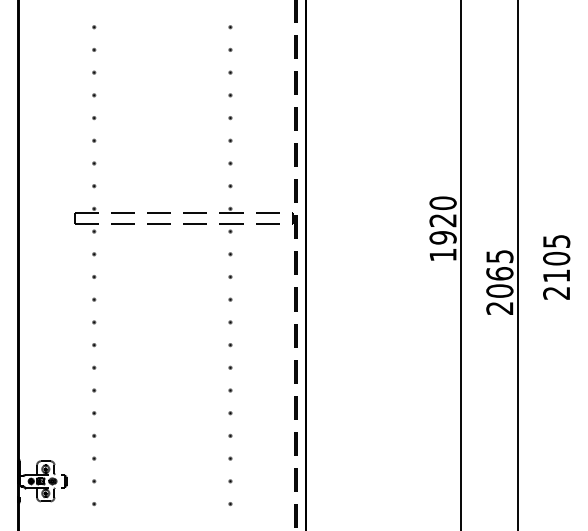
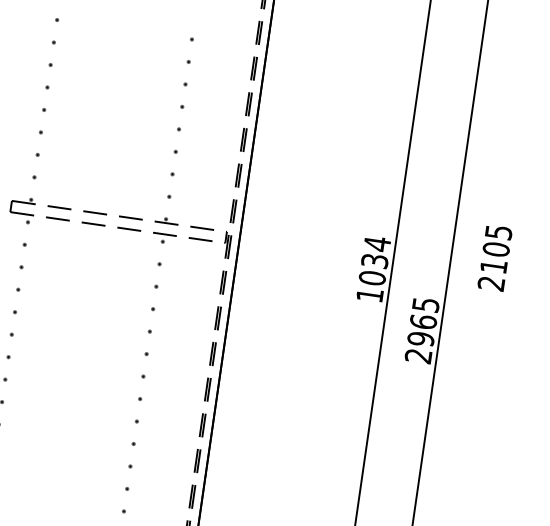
text: (442, 220) -> (374, 261), 1920 -> 1034
text: (556, 267) -> (494, 258), moved
text: (499, 290) -> (420, 338), 2065 -> 2965

